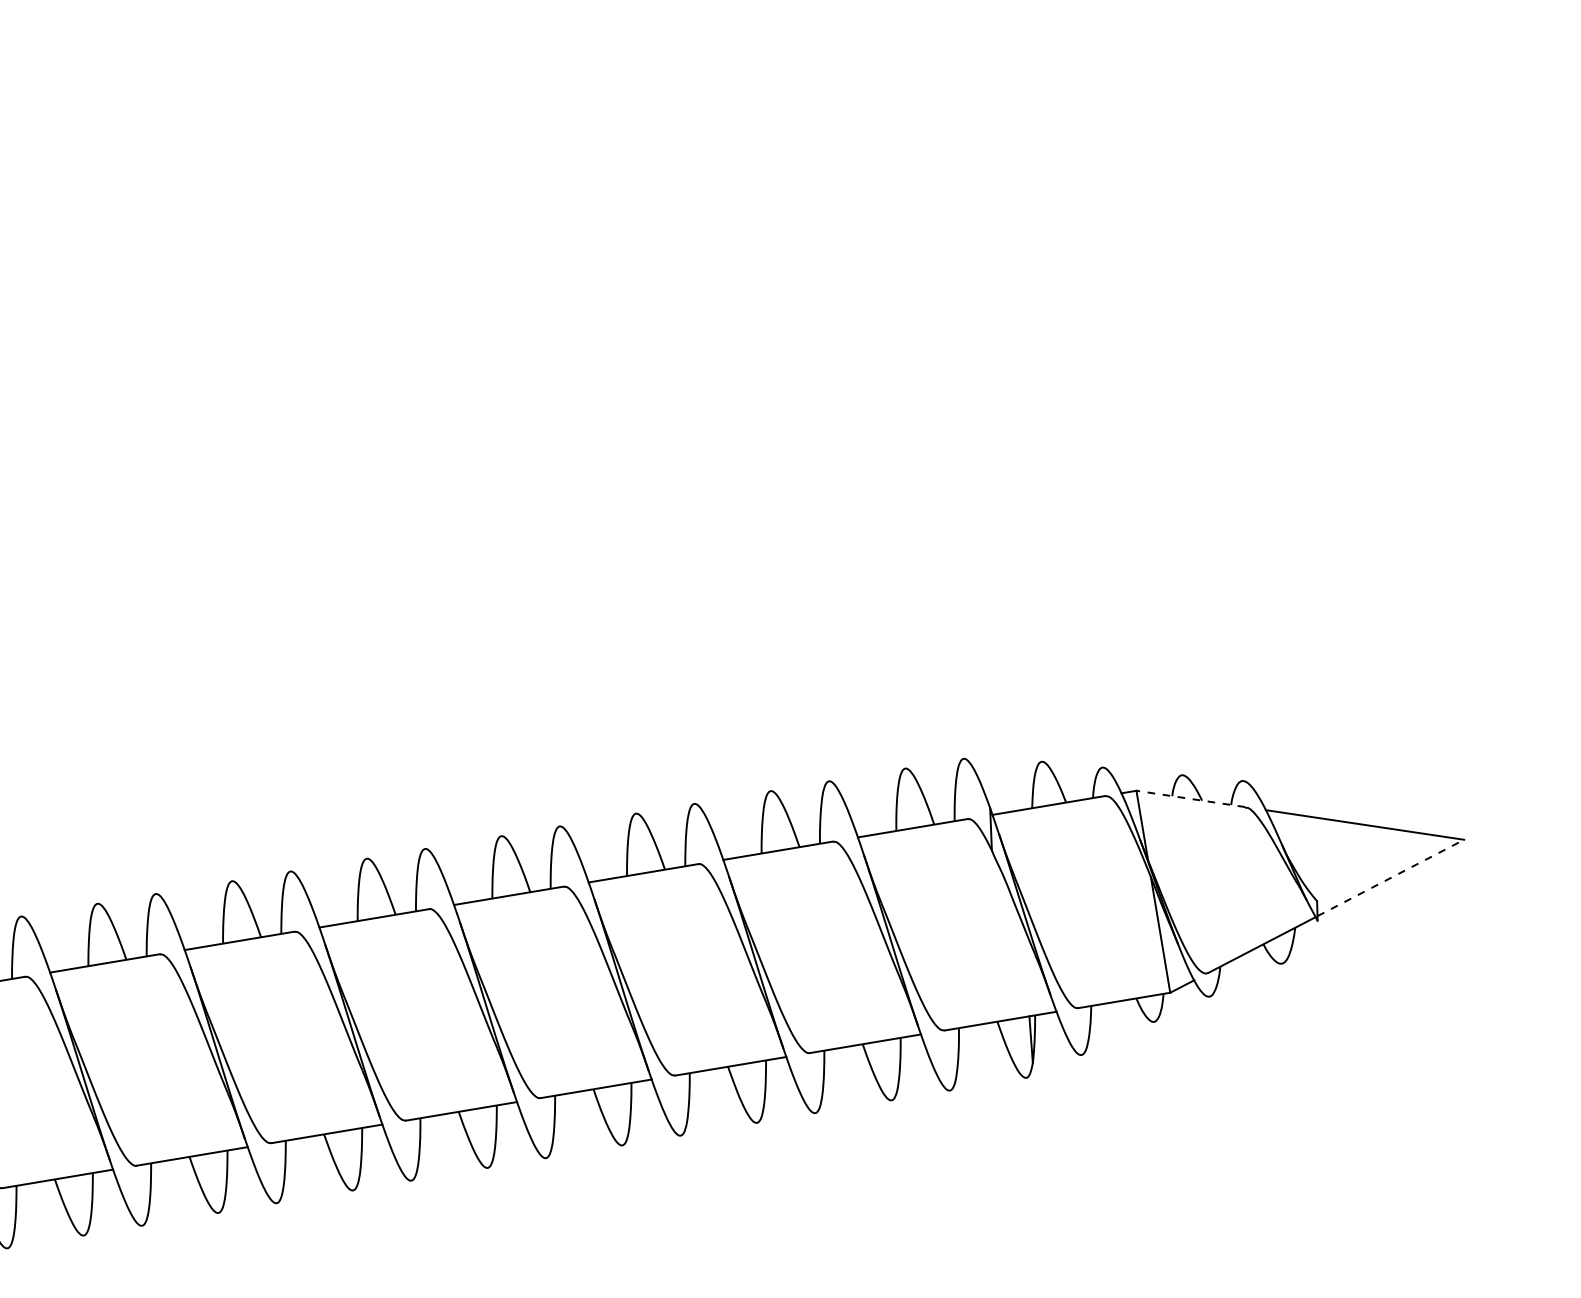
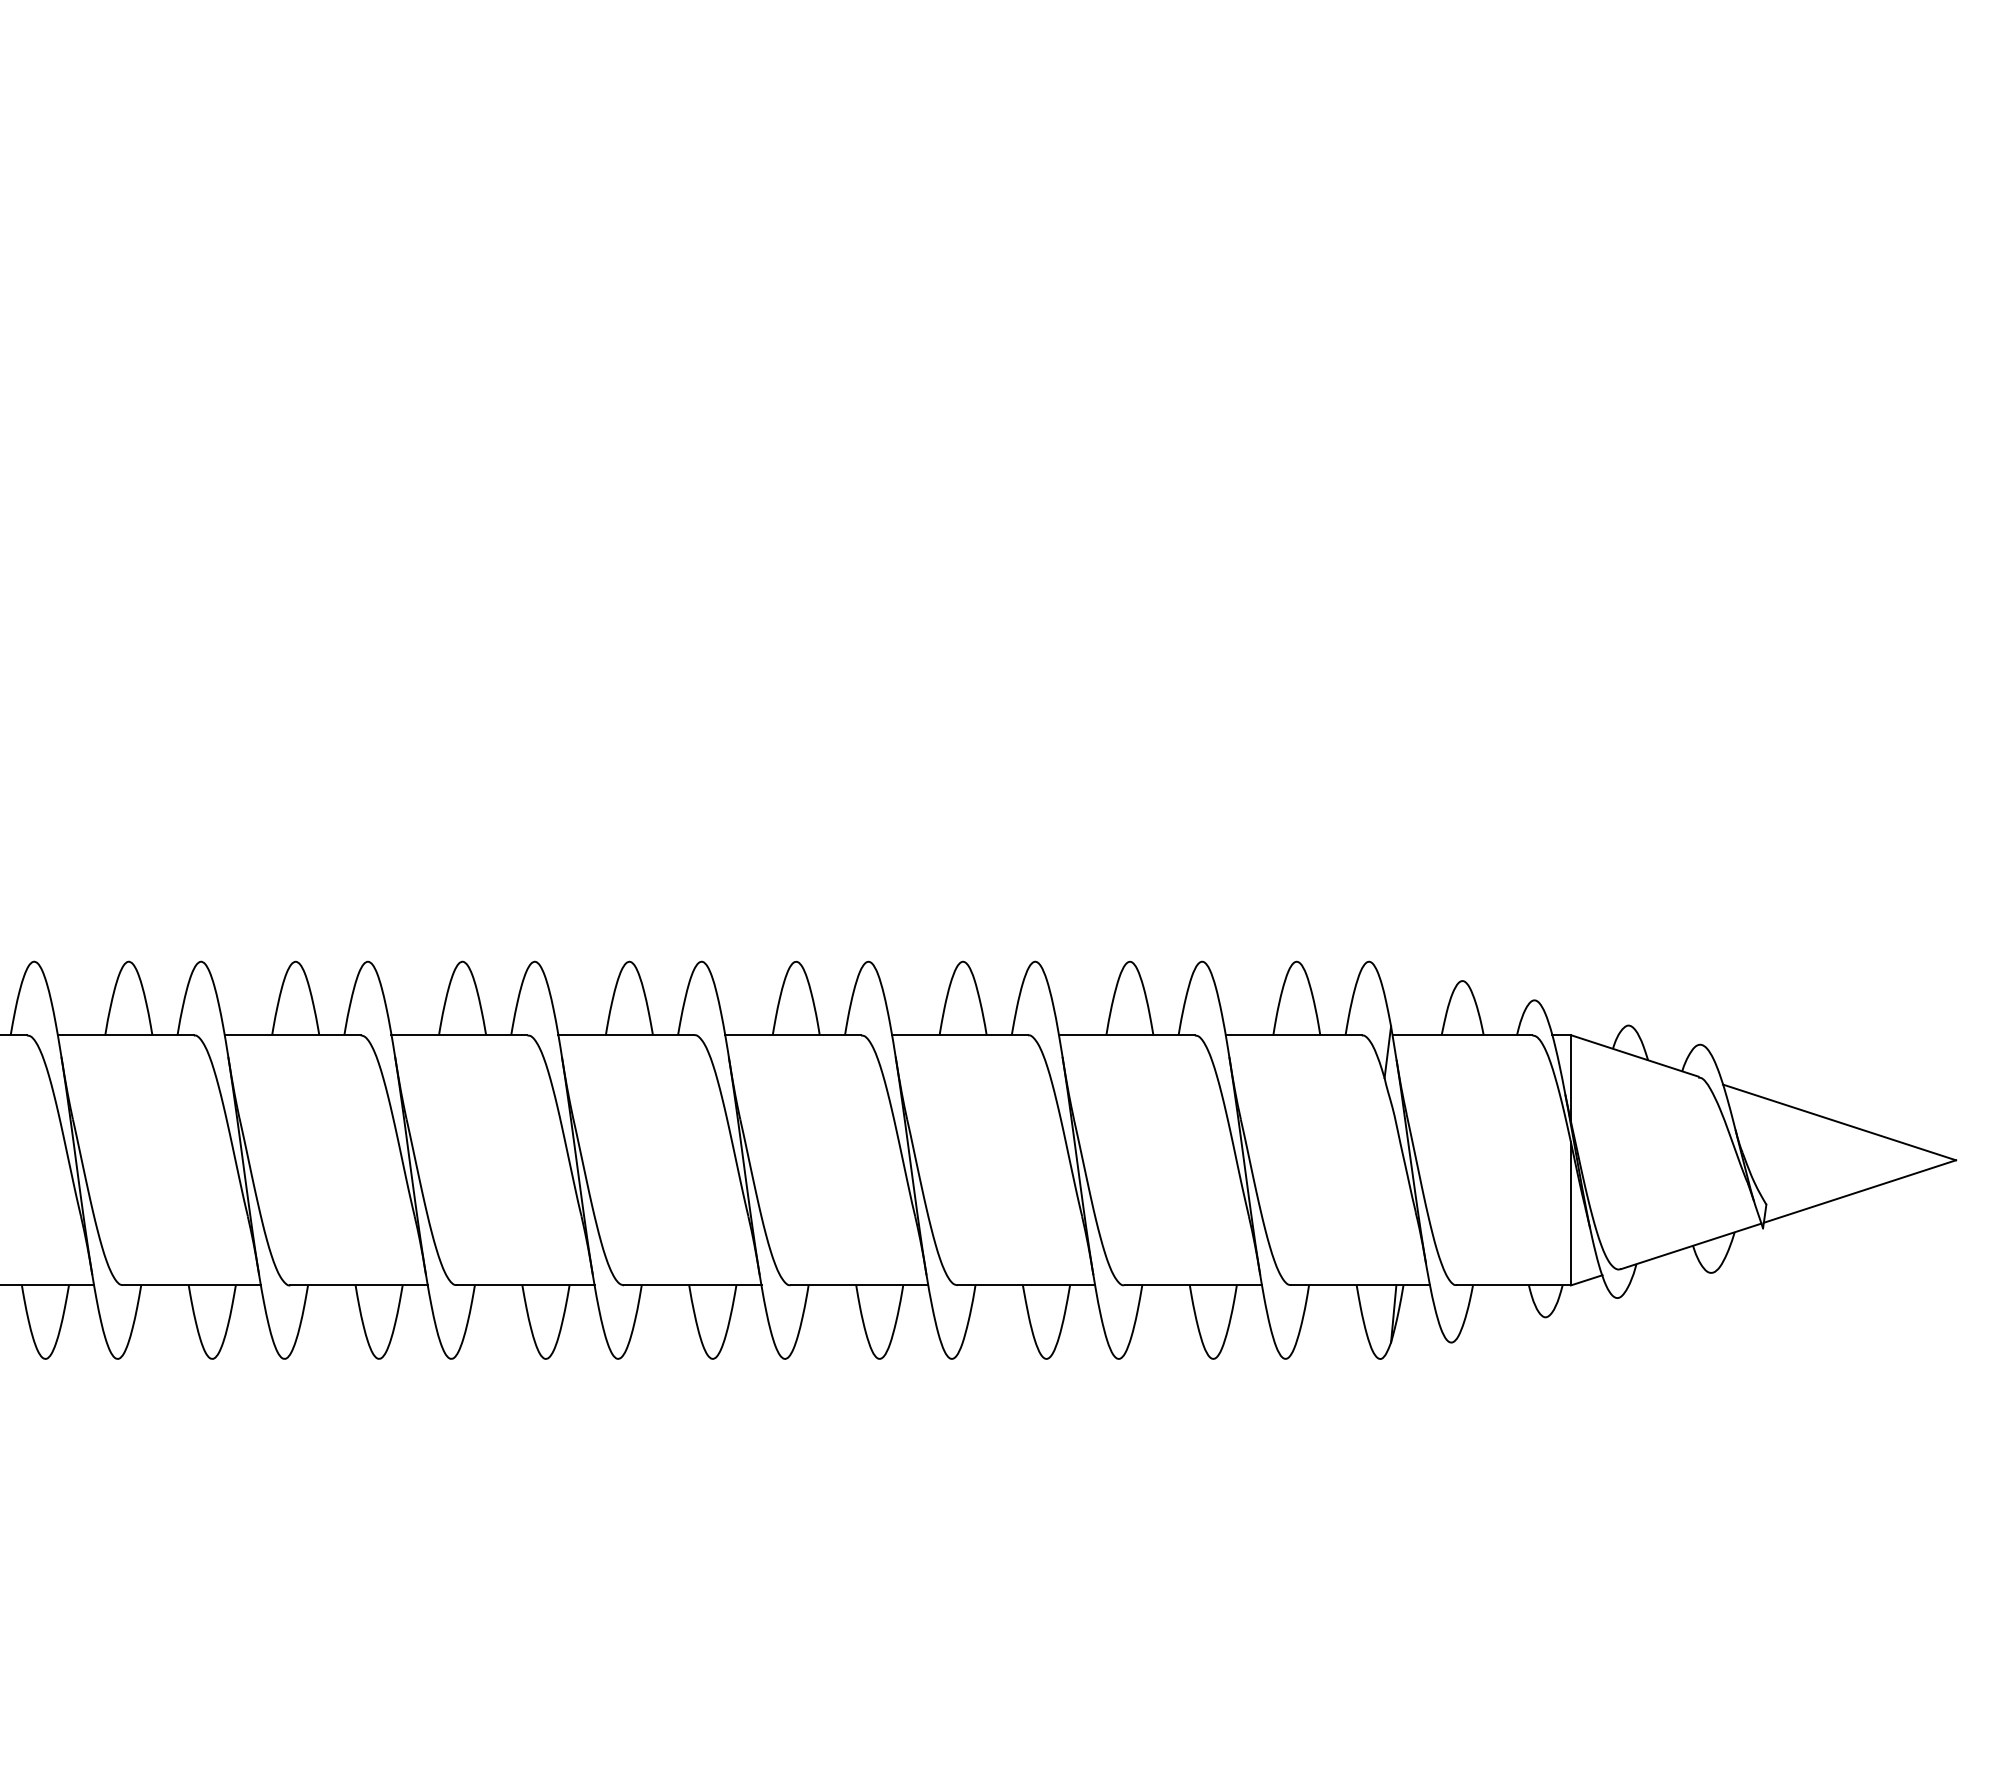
line: (1190, 798) -> (1634, 1055), dashed -> solid
line: (1391, 877) -> (1860, 1191), dashed -> solid

